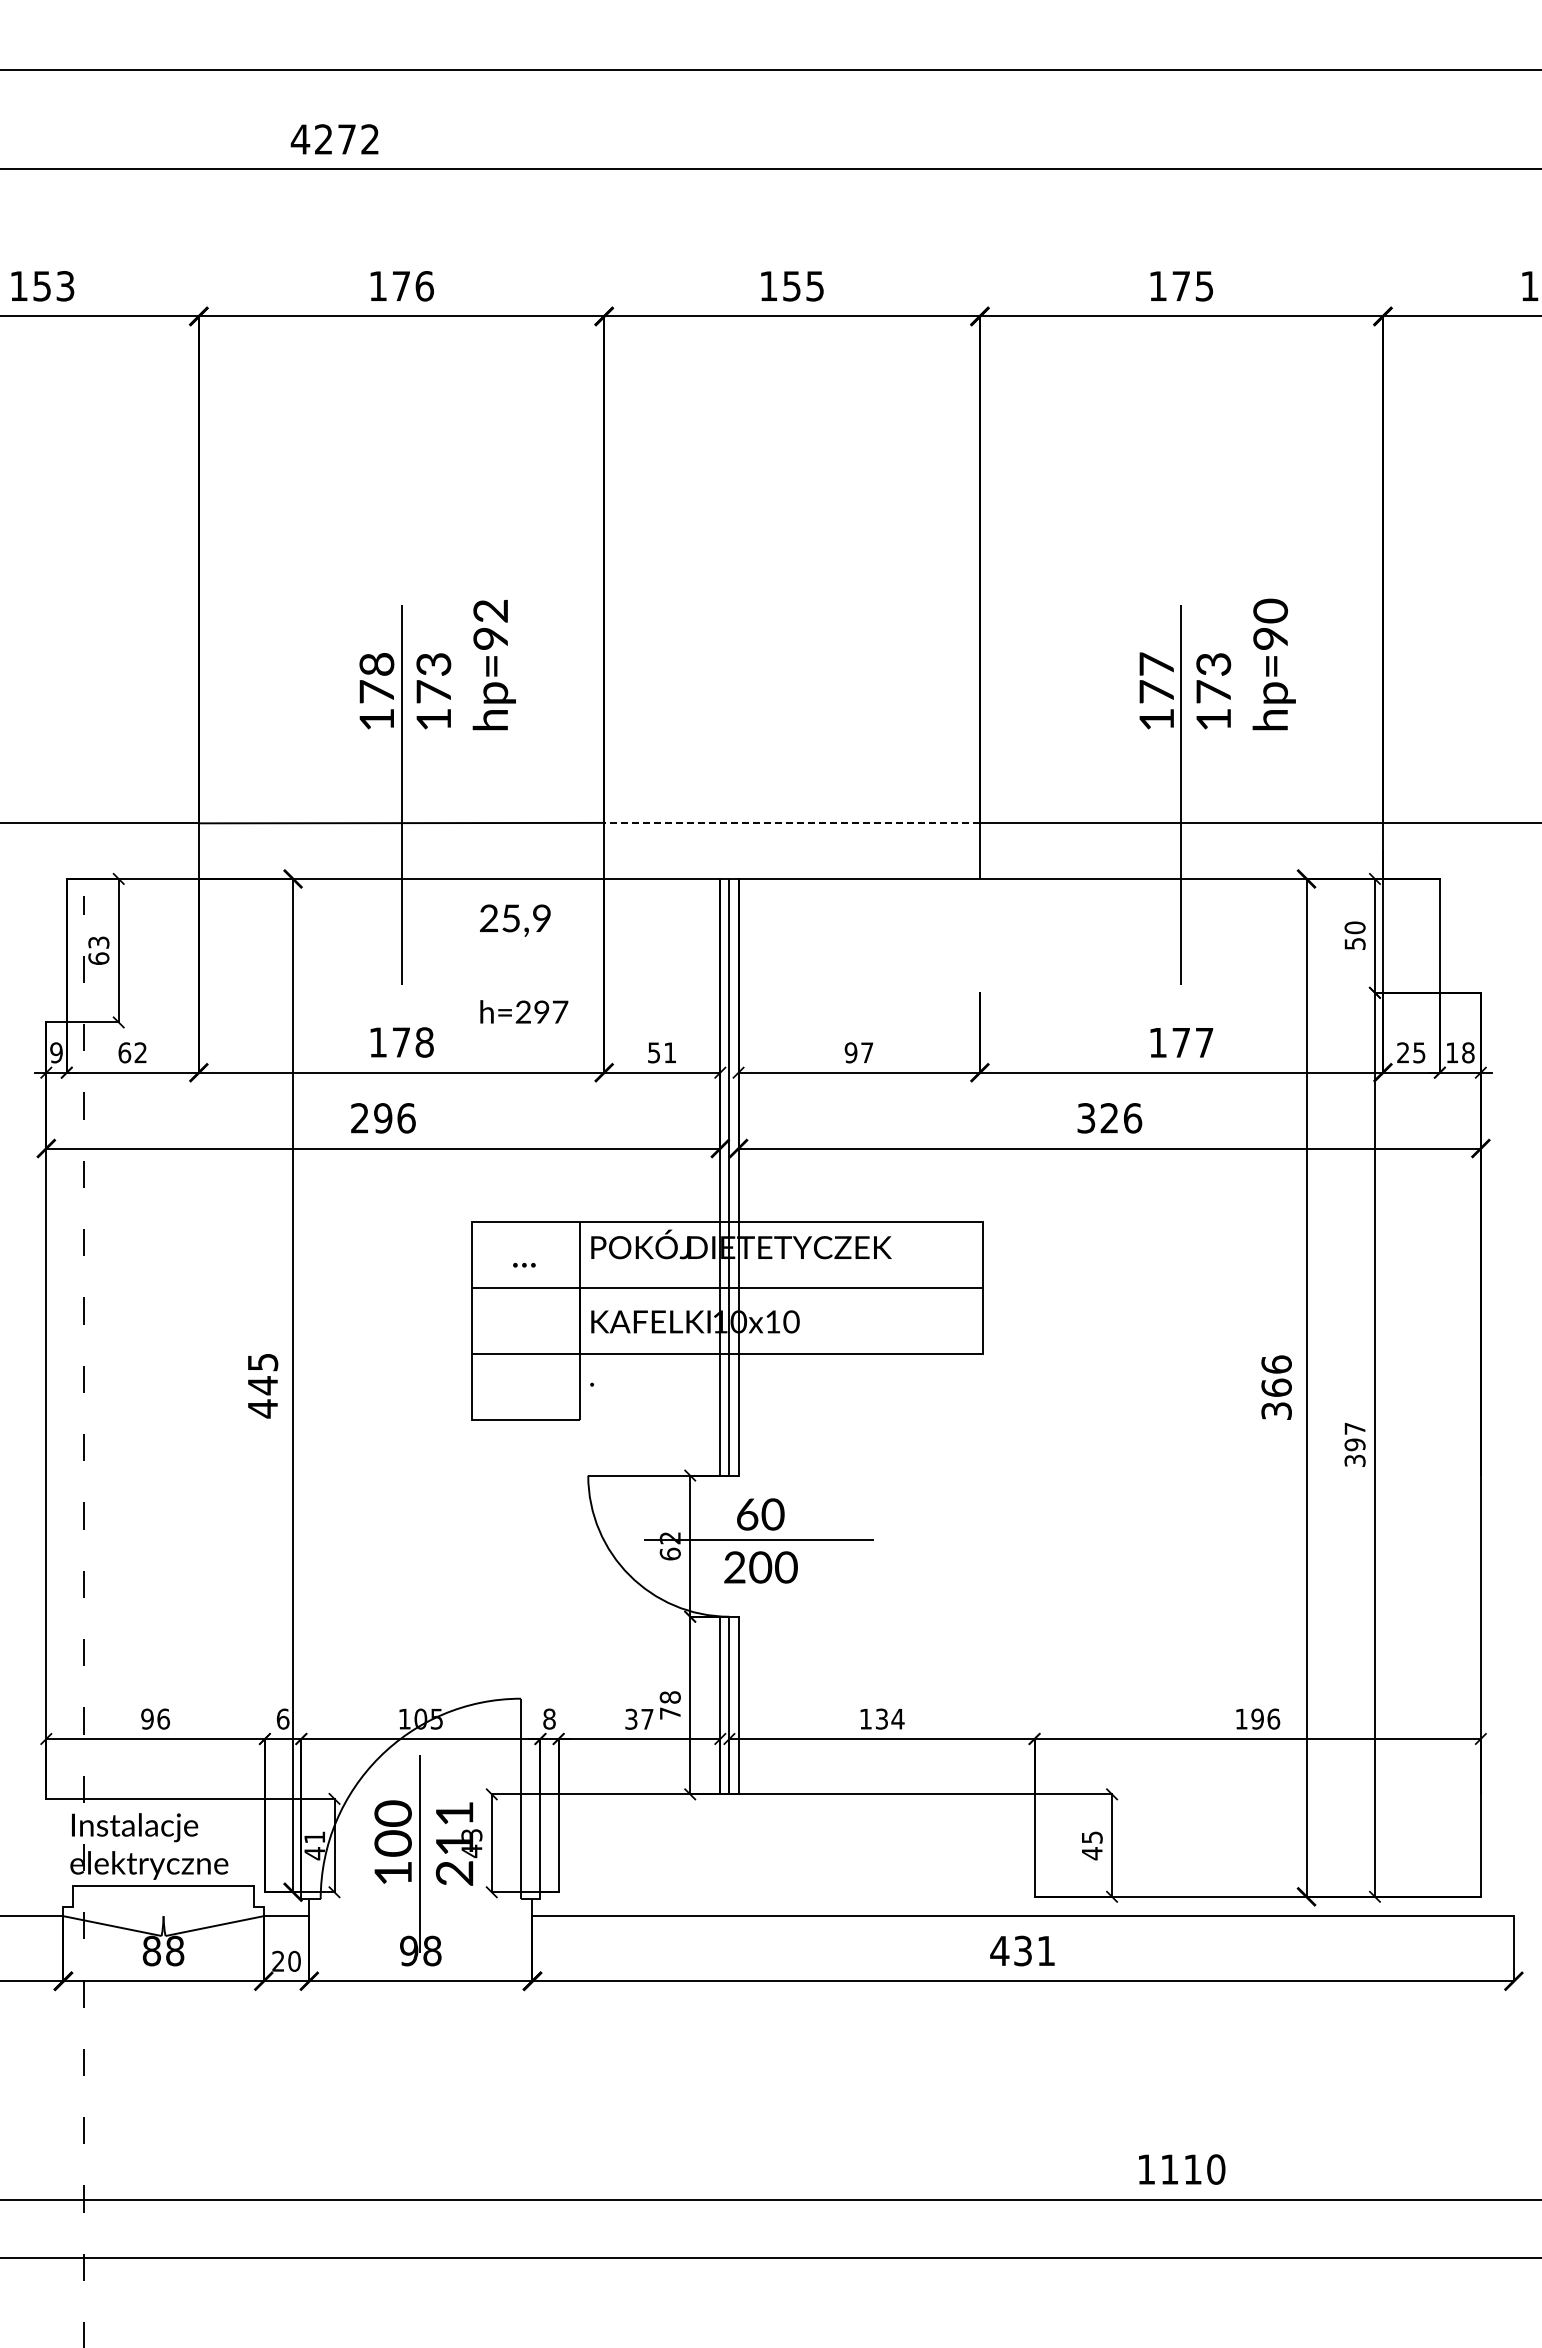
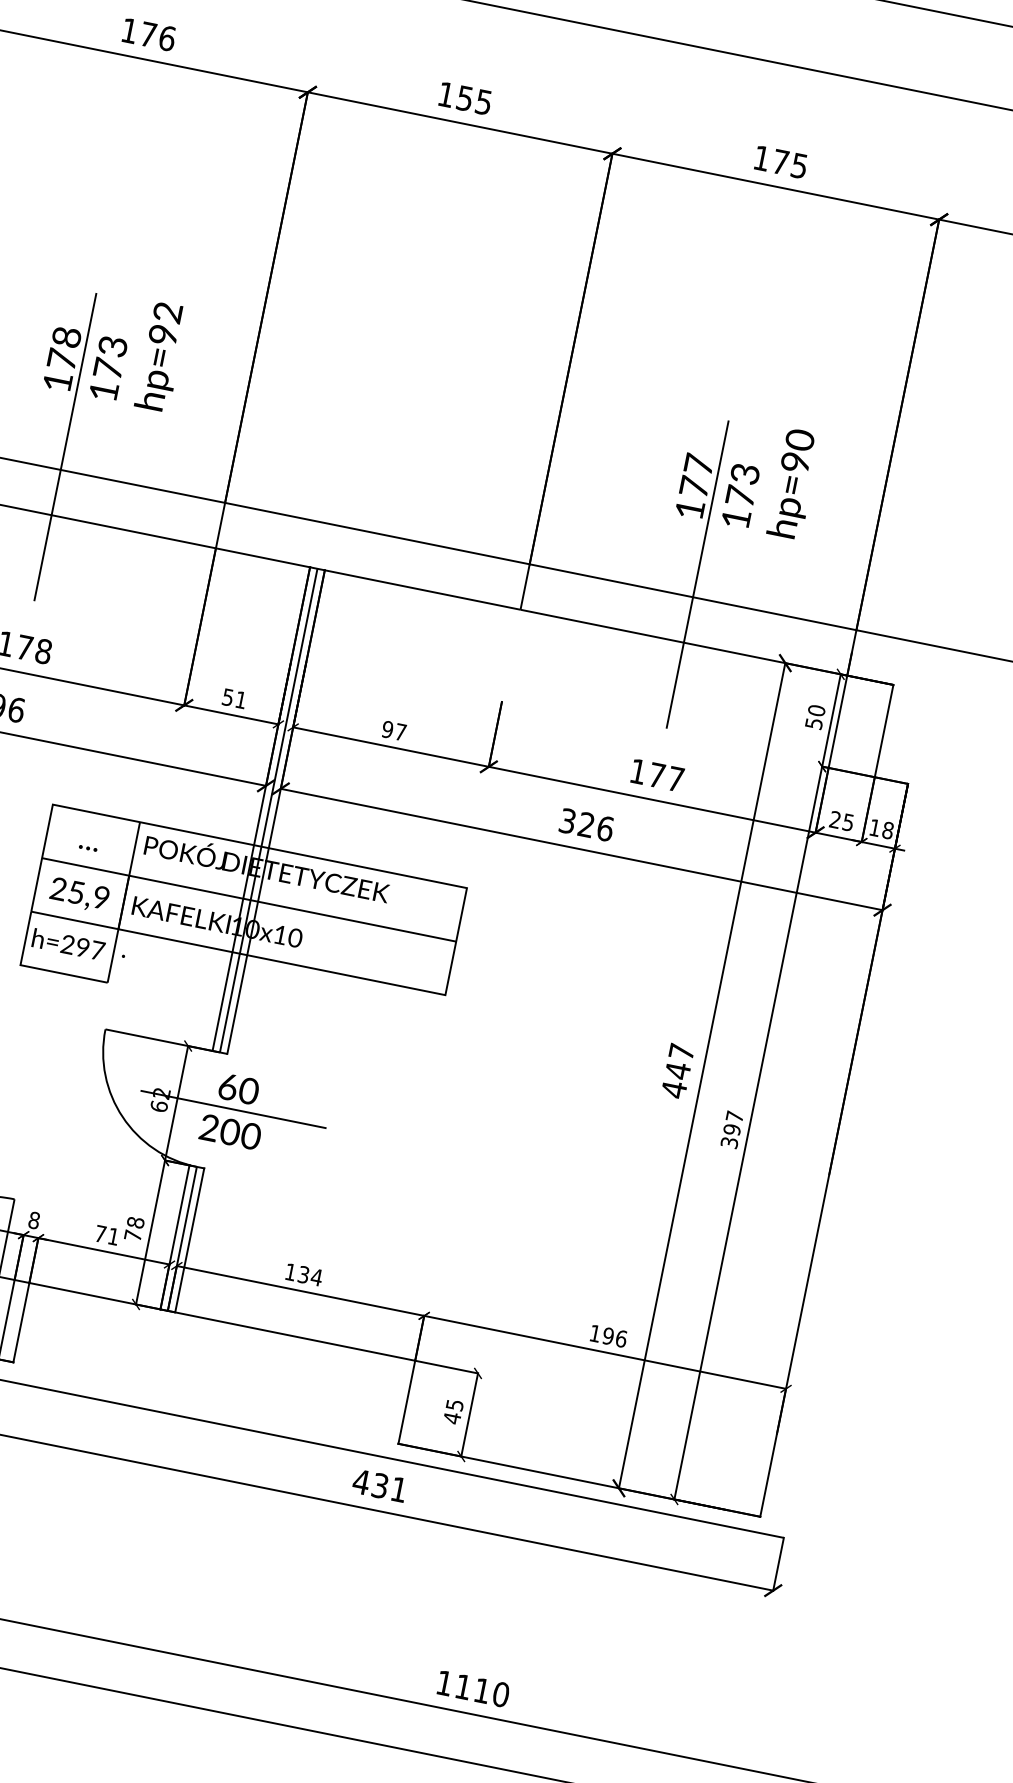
line: (792, 822) -> (377, 533), dashed -> solid
text: (515, 920) -> (79, 895), moved
text: (524, 1011) -> (68, 944), moved
text: (1276, 1387) -> (677, 1070), 366 -> 447
text: (639, 1718) -> (107, 1234), 37 -> 71

